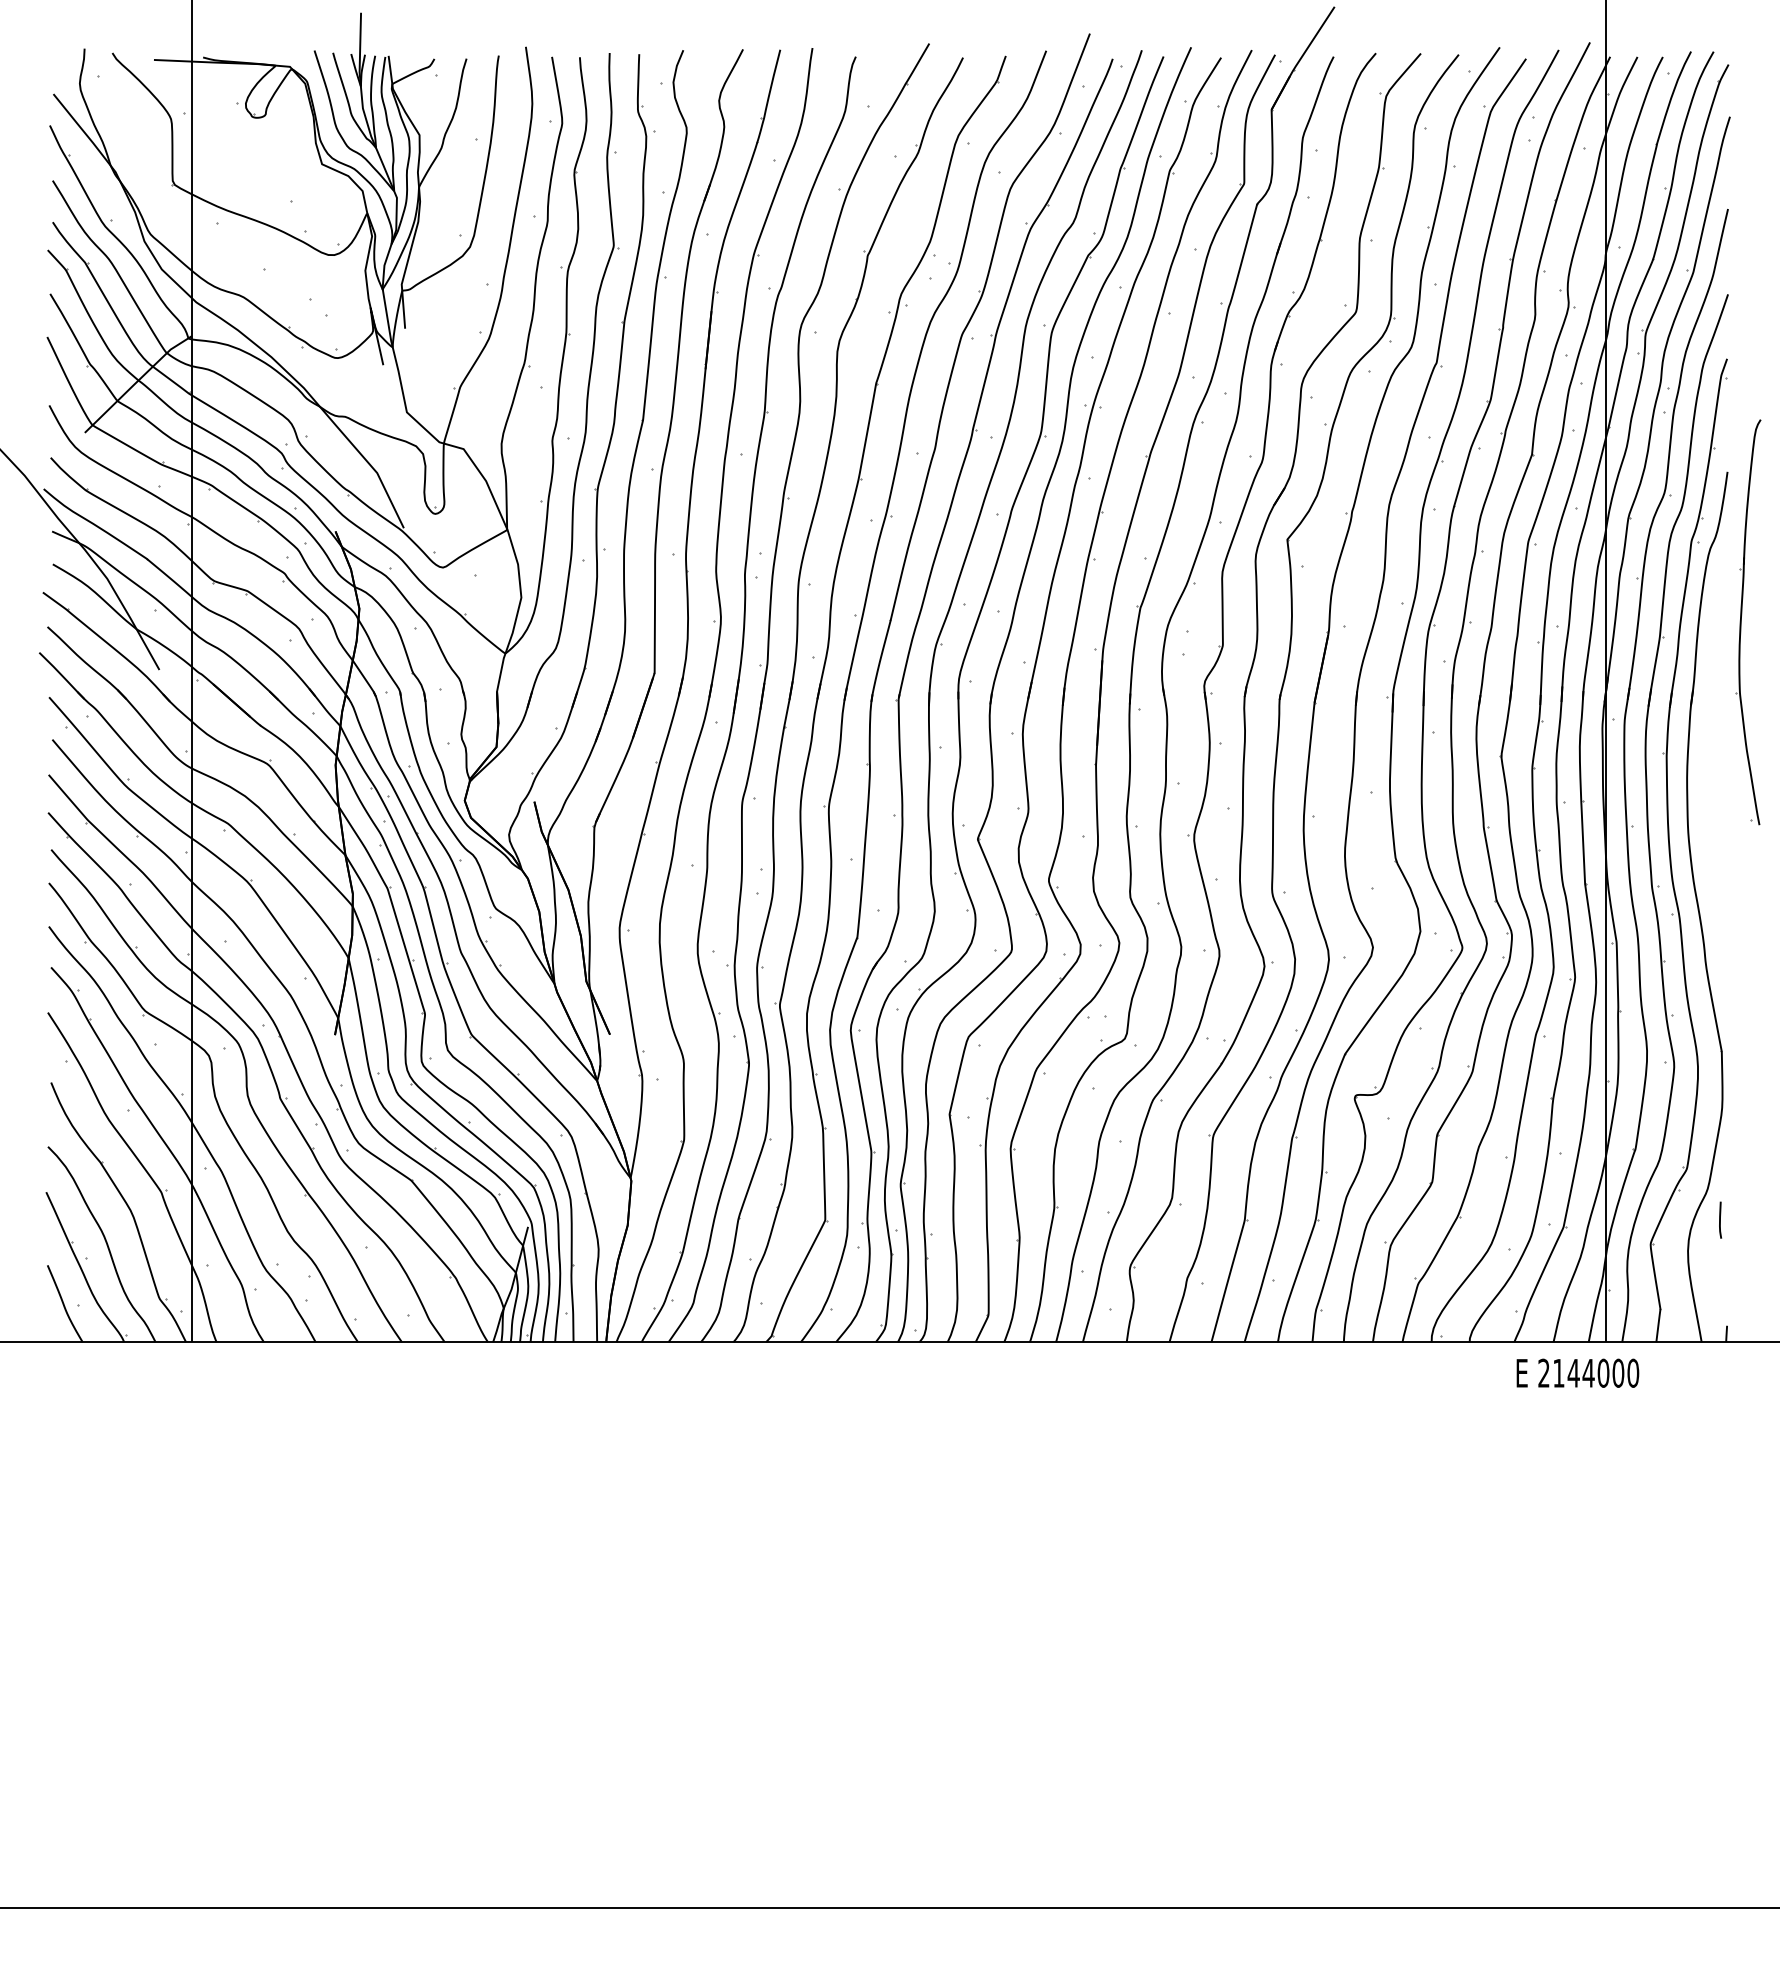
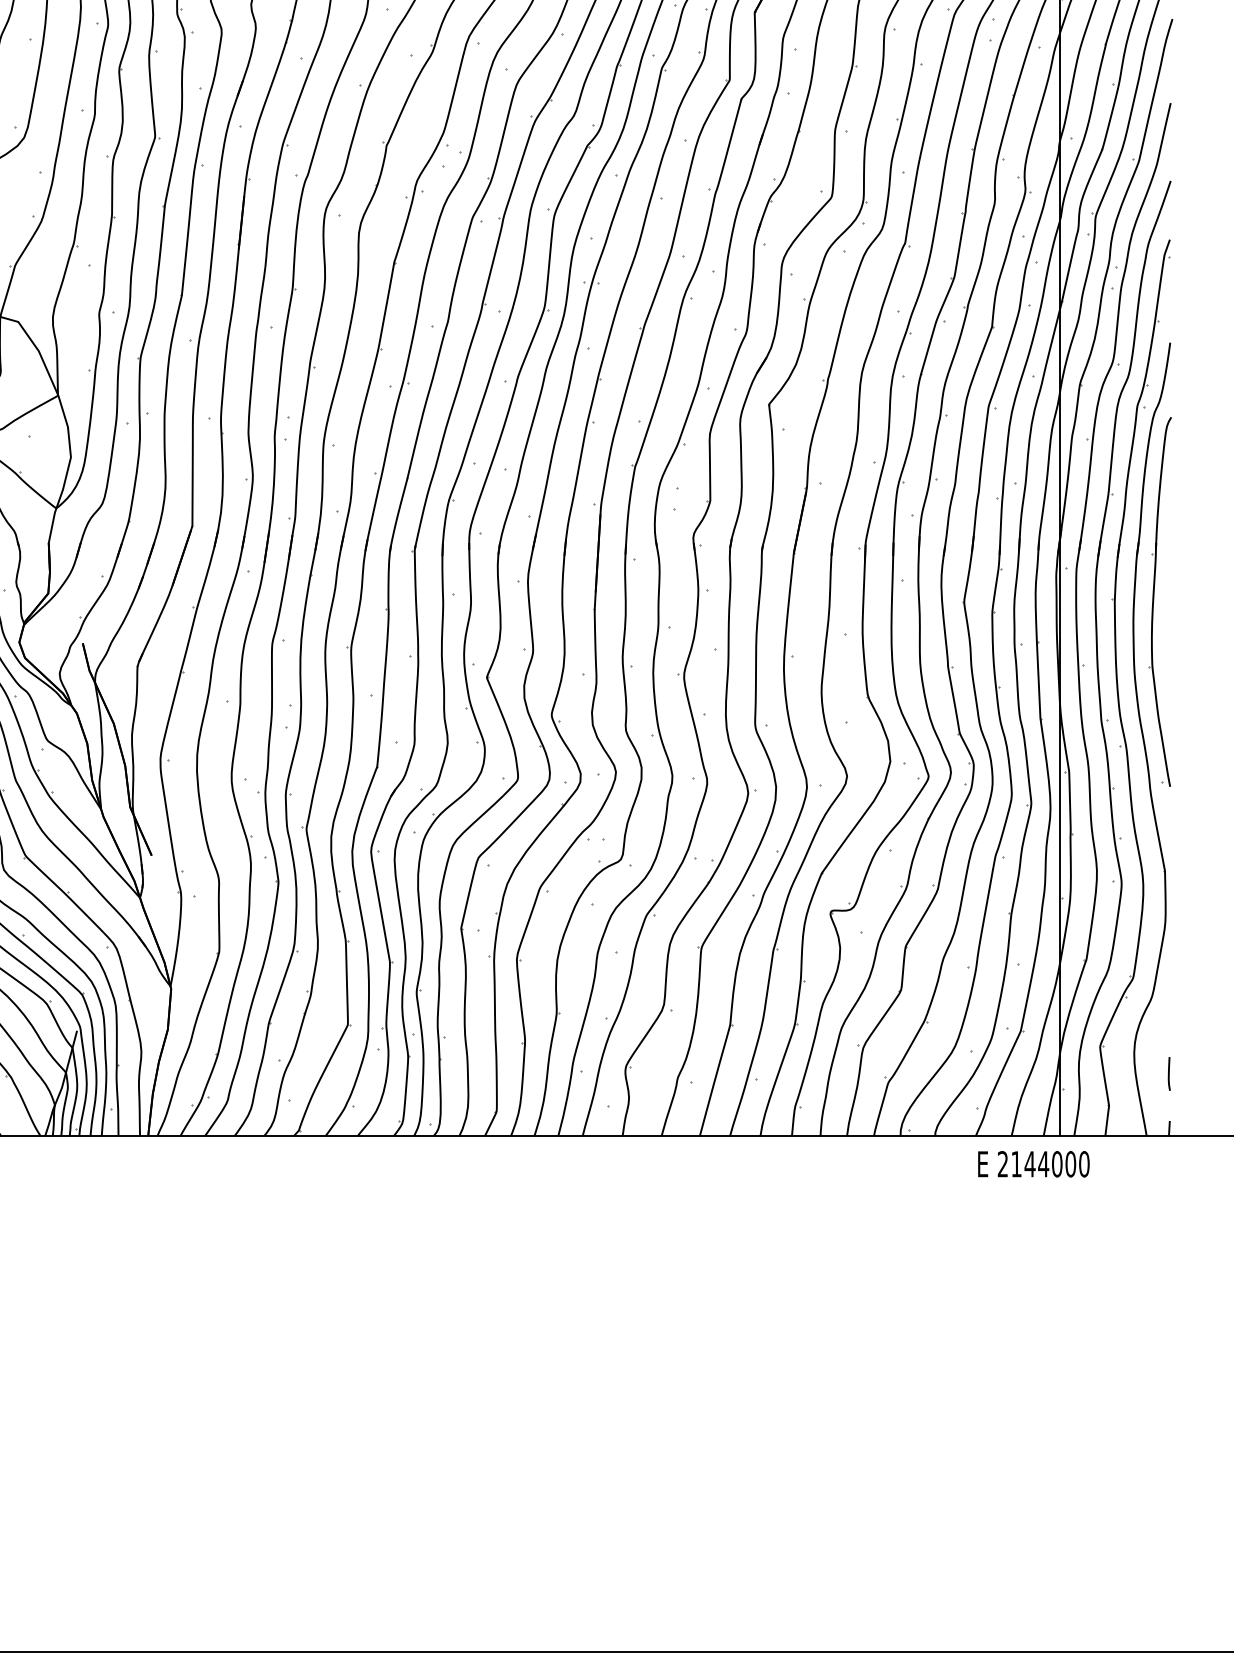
part: (1741, 622) -> (1153, 602), moved
line: (1720, 1219) -> (1169, 1073), moved

